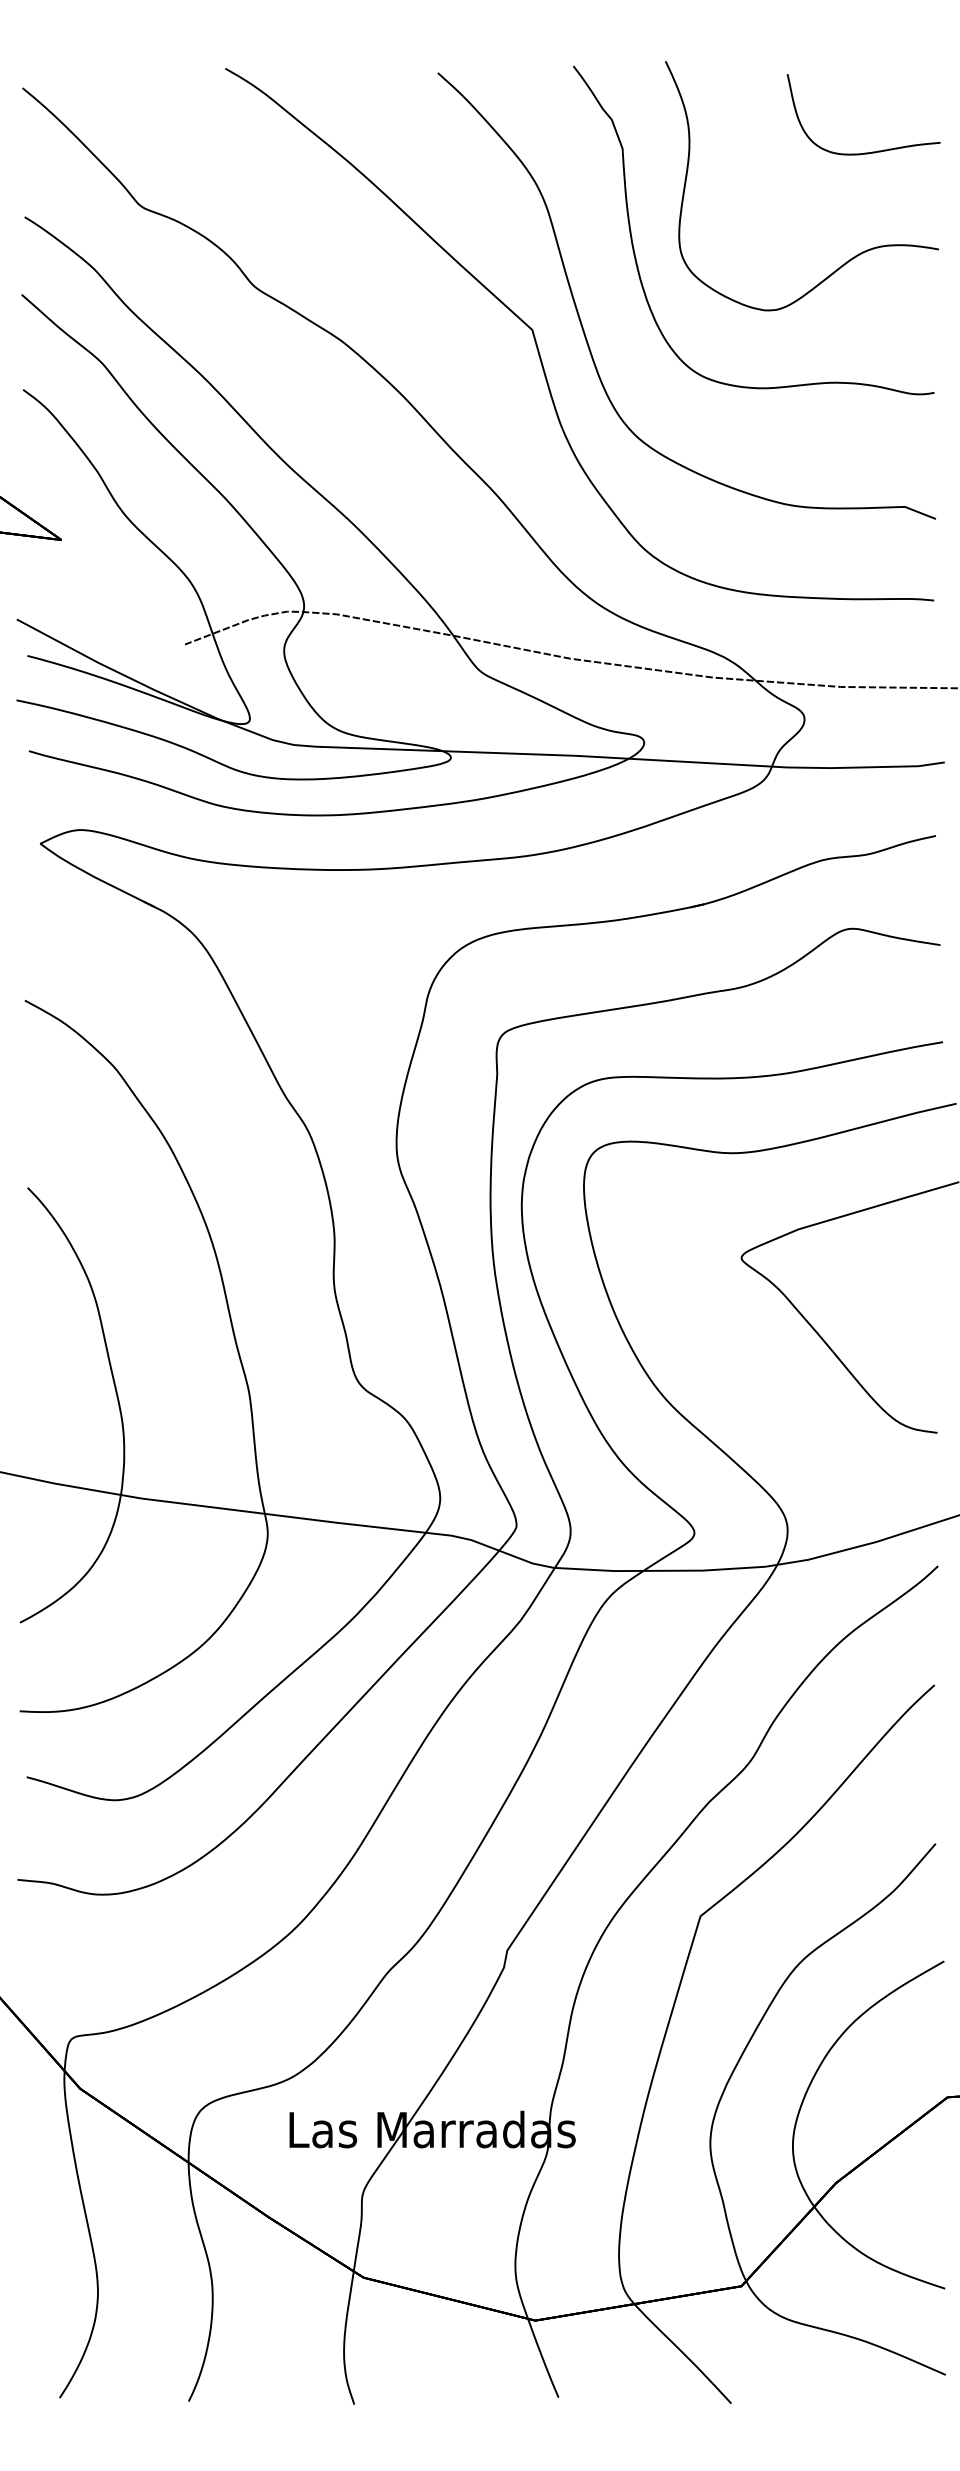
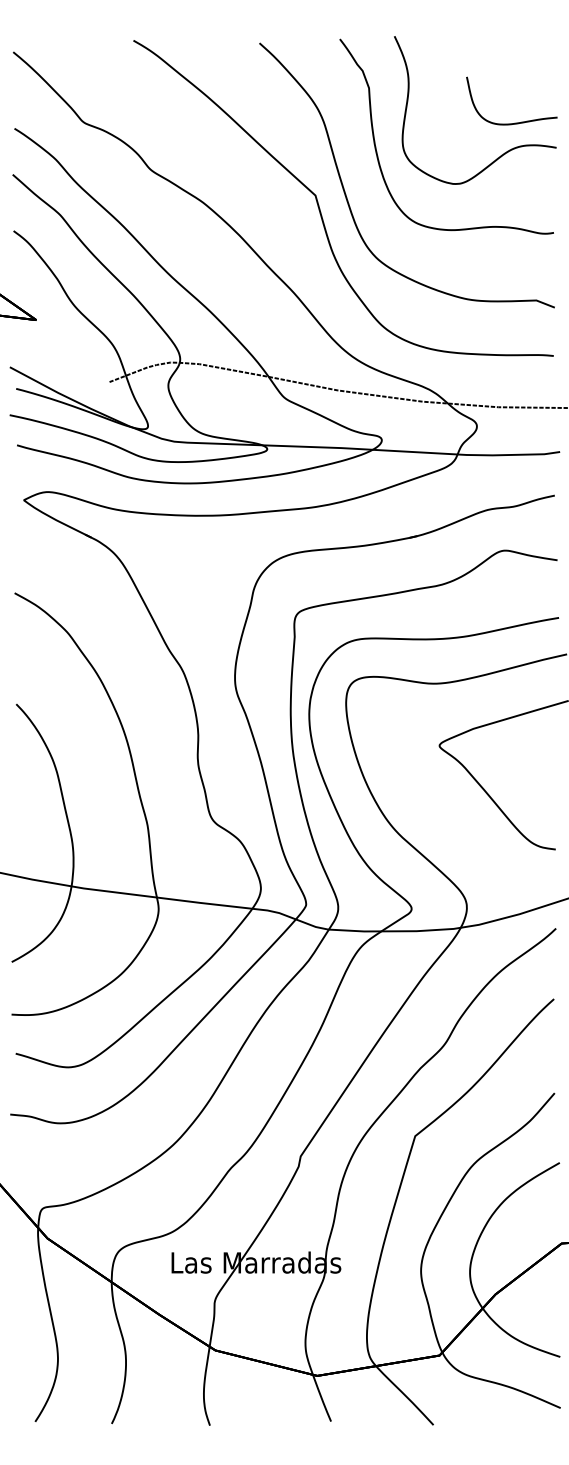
curve: (867, 151) -> (514, 122), moved

